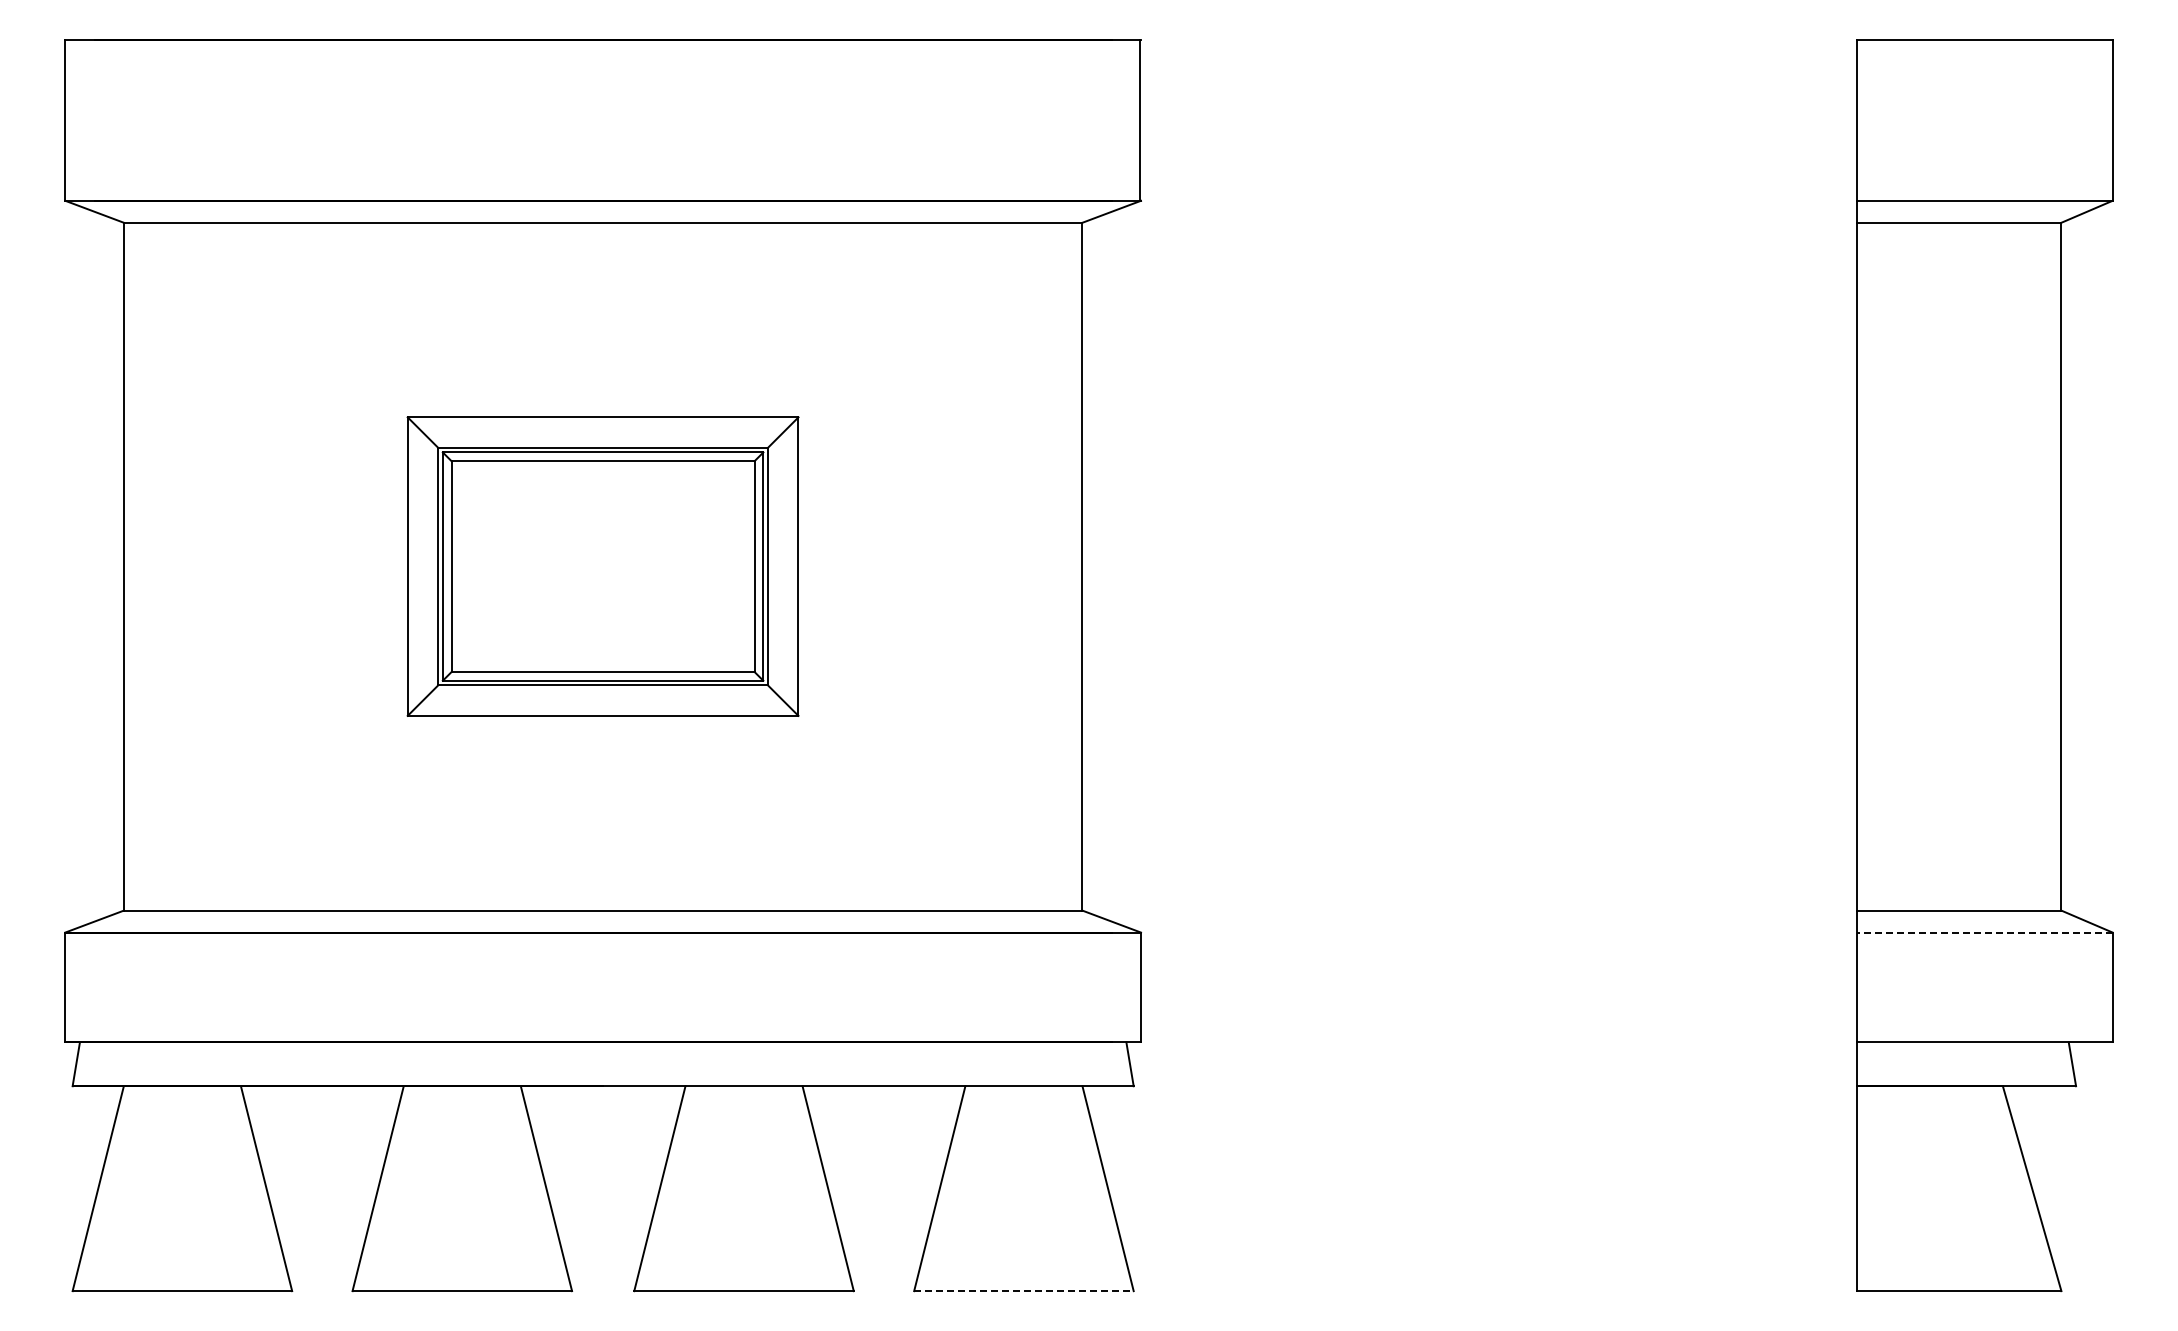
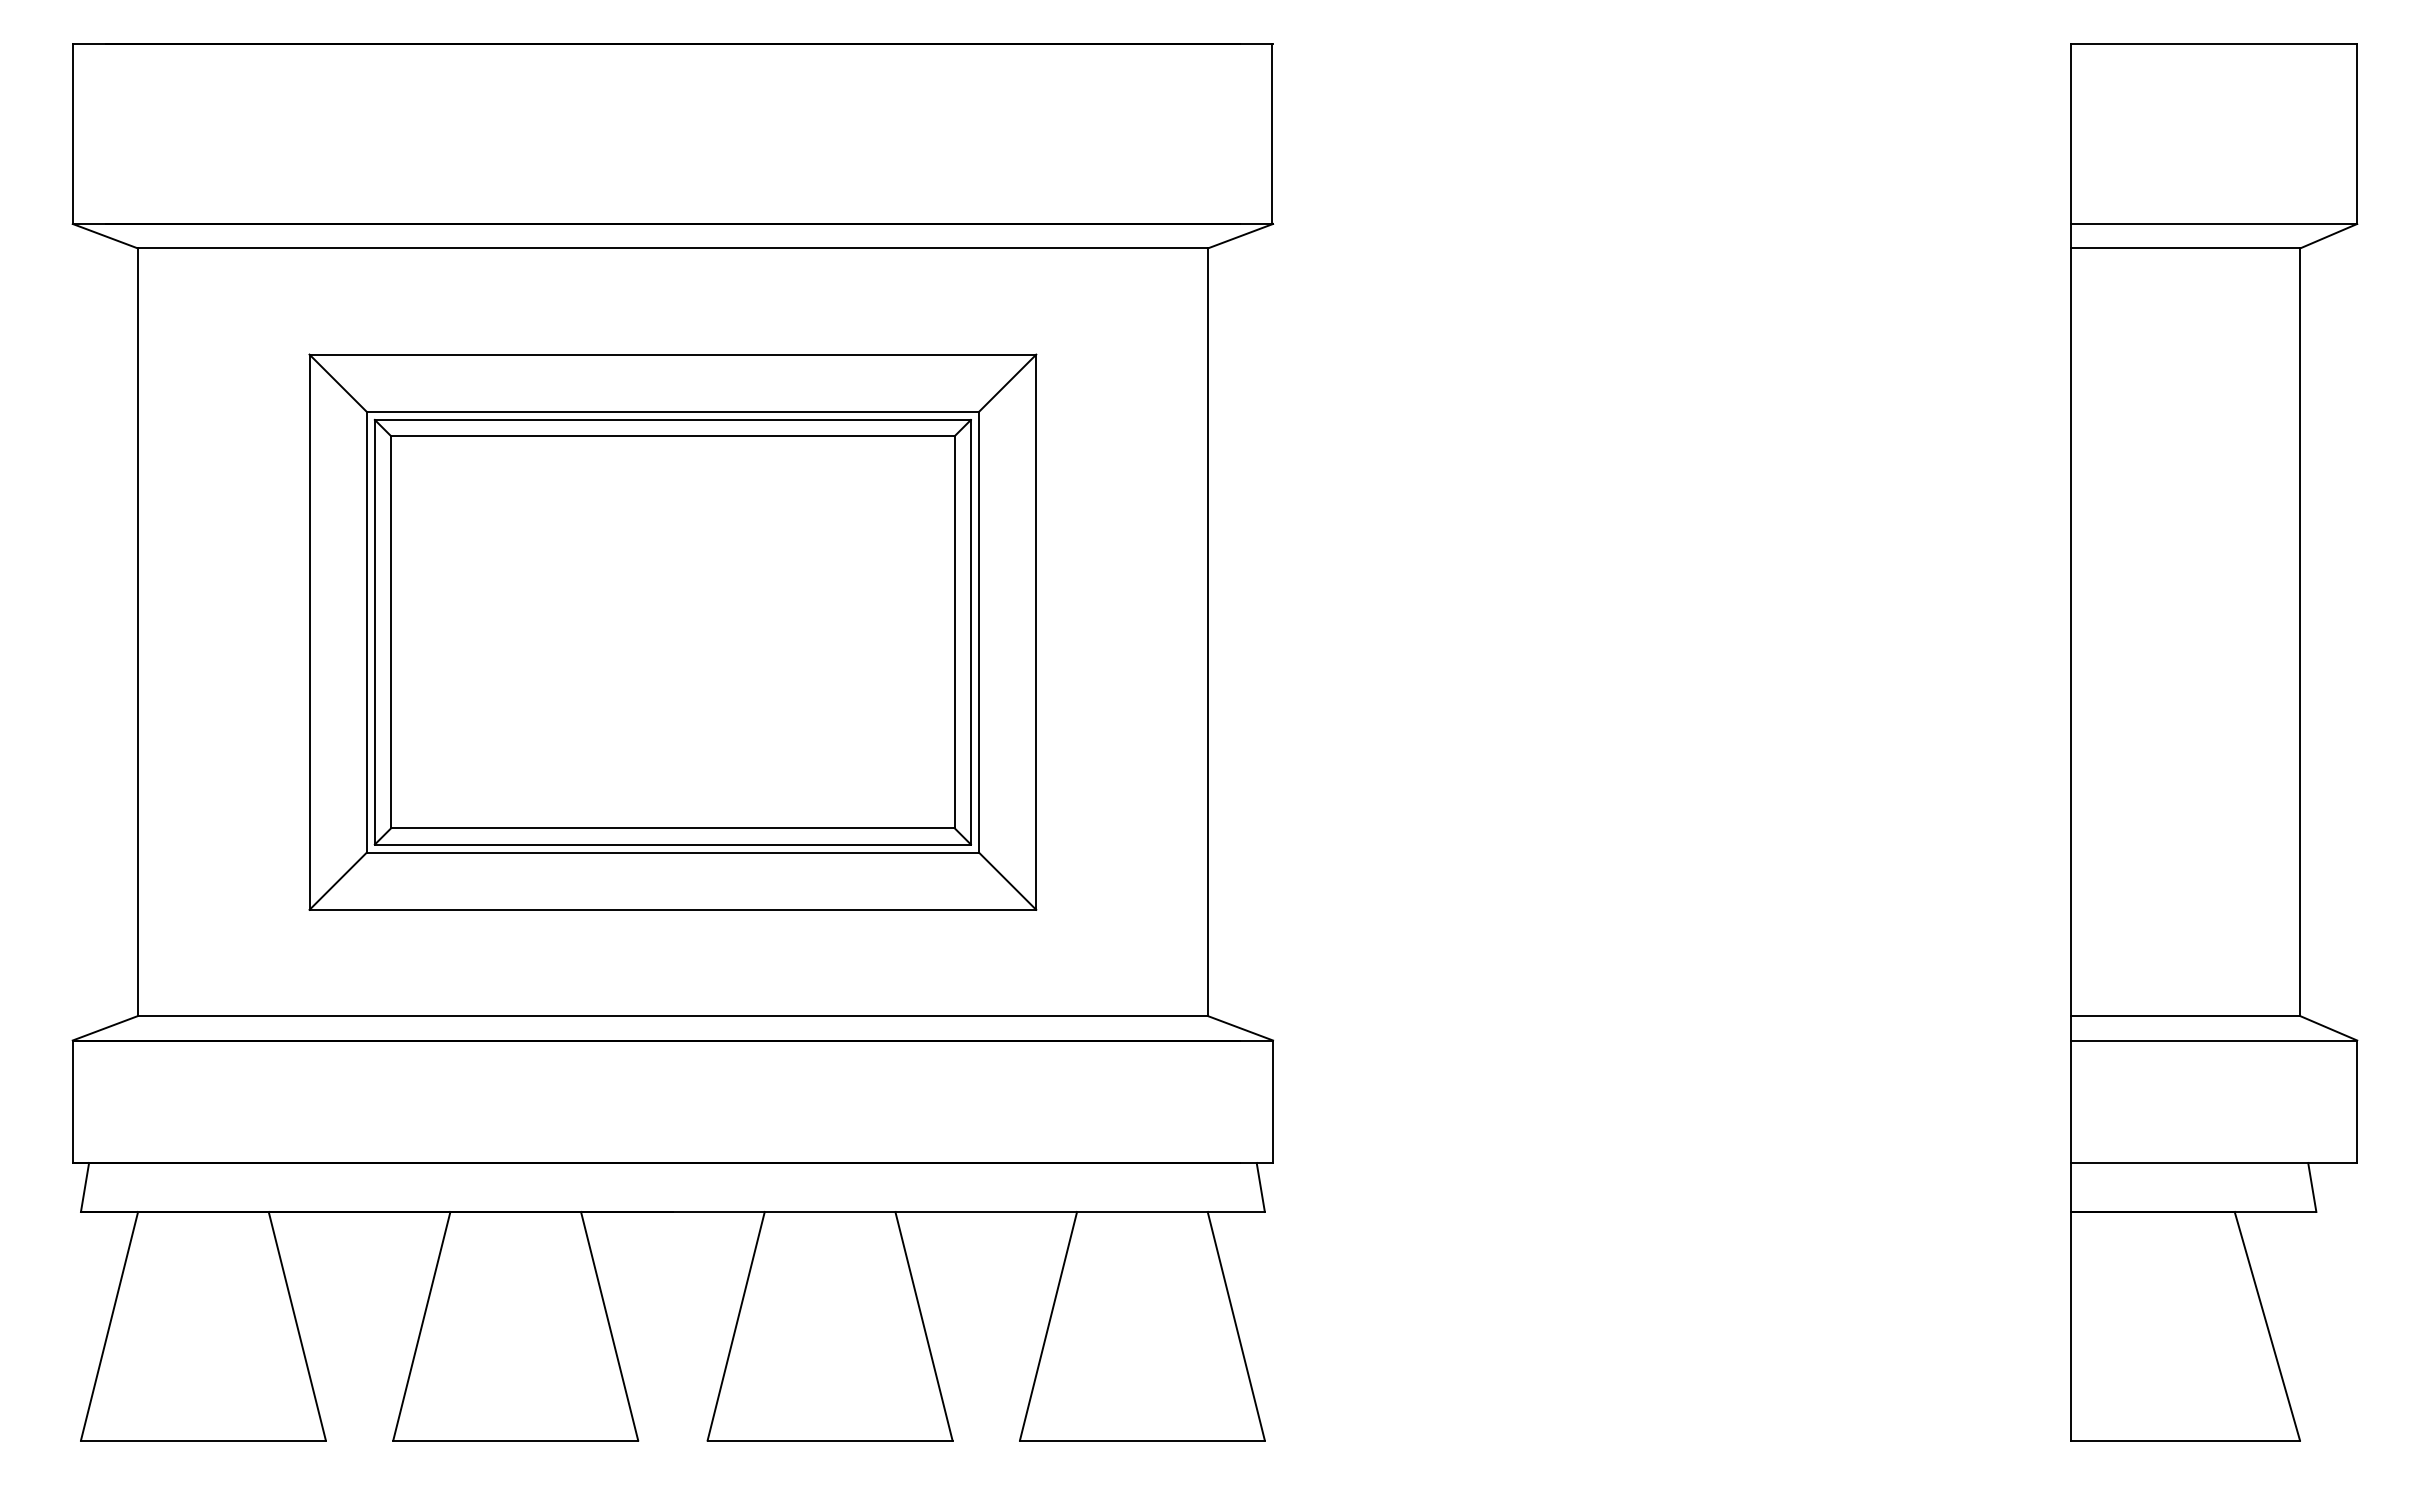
part: (602, 566) -> (672, 632), size x1.67
line: (1984, 932) -> (2214, 1040), dashed -> solid
line: (1023, 1291) -> (1141, 1440), dashed -> solid

